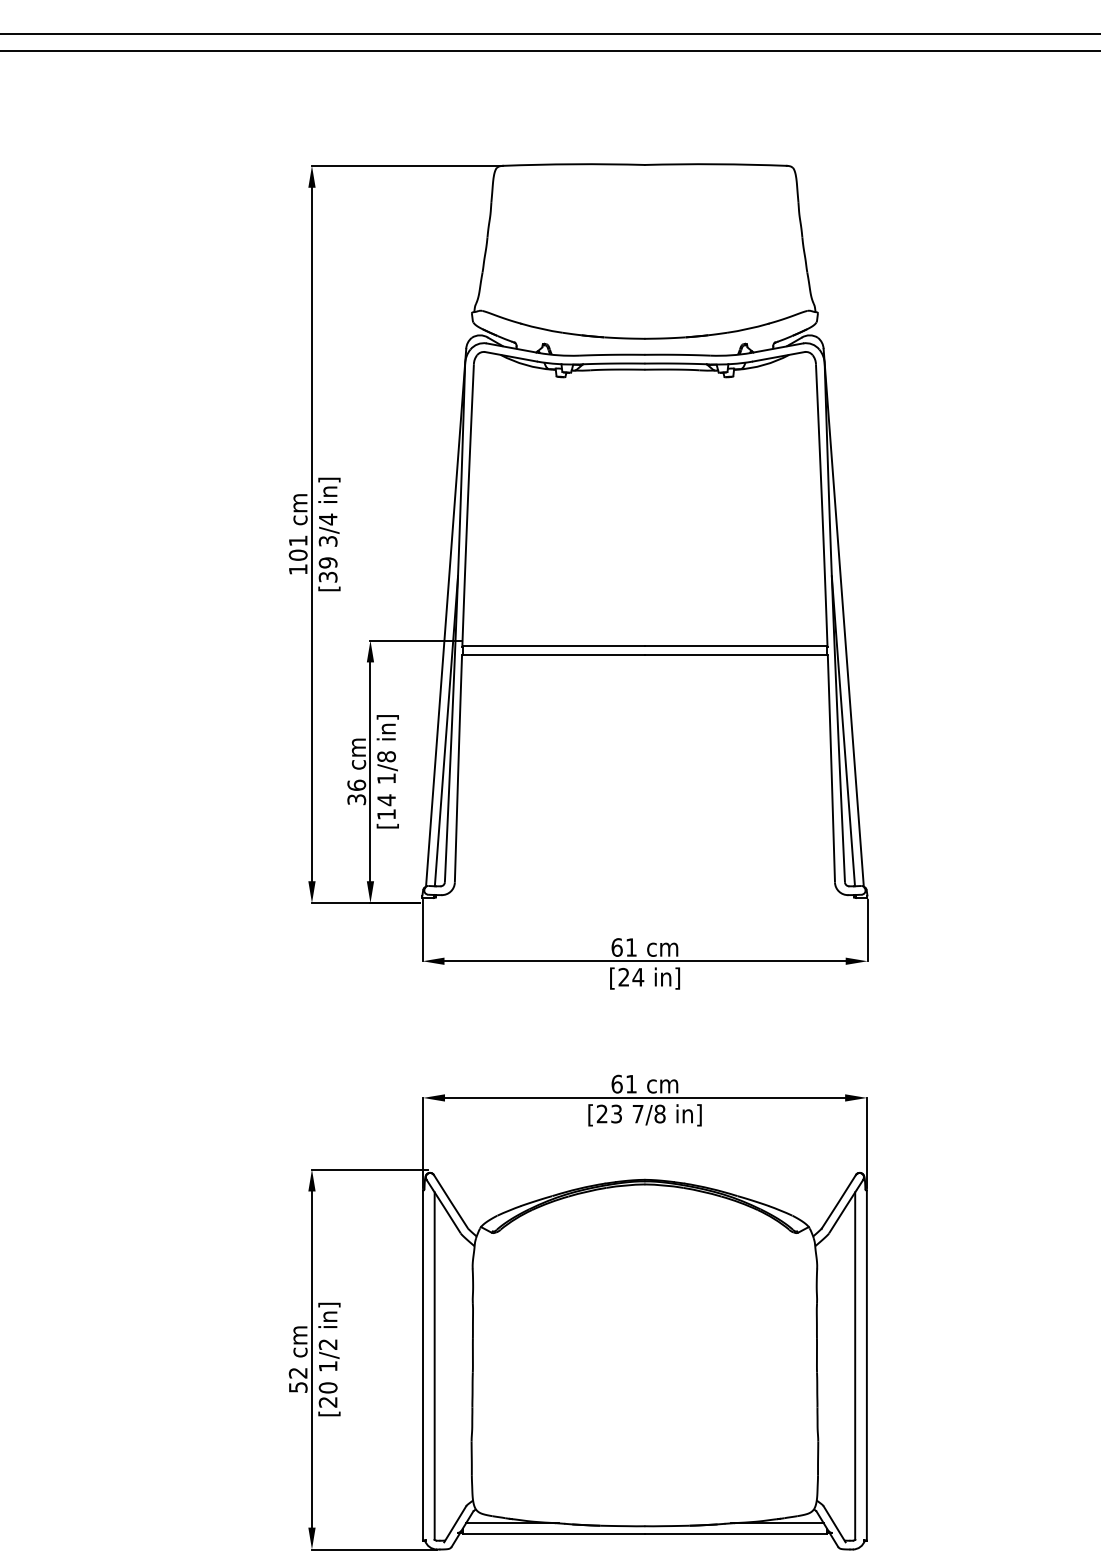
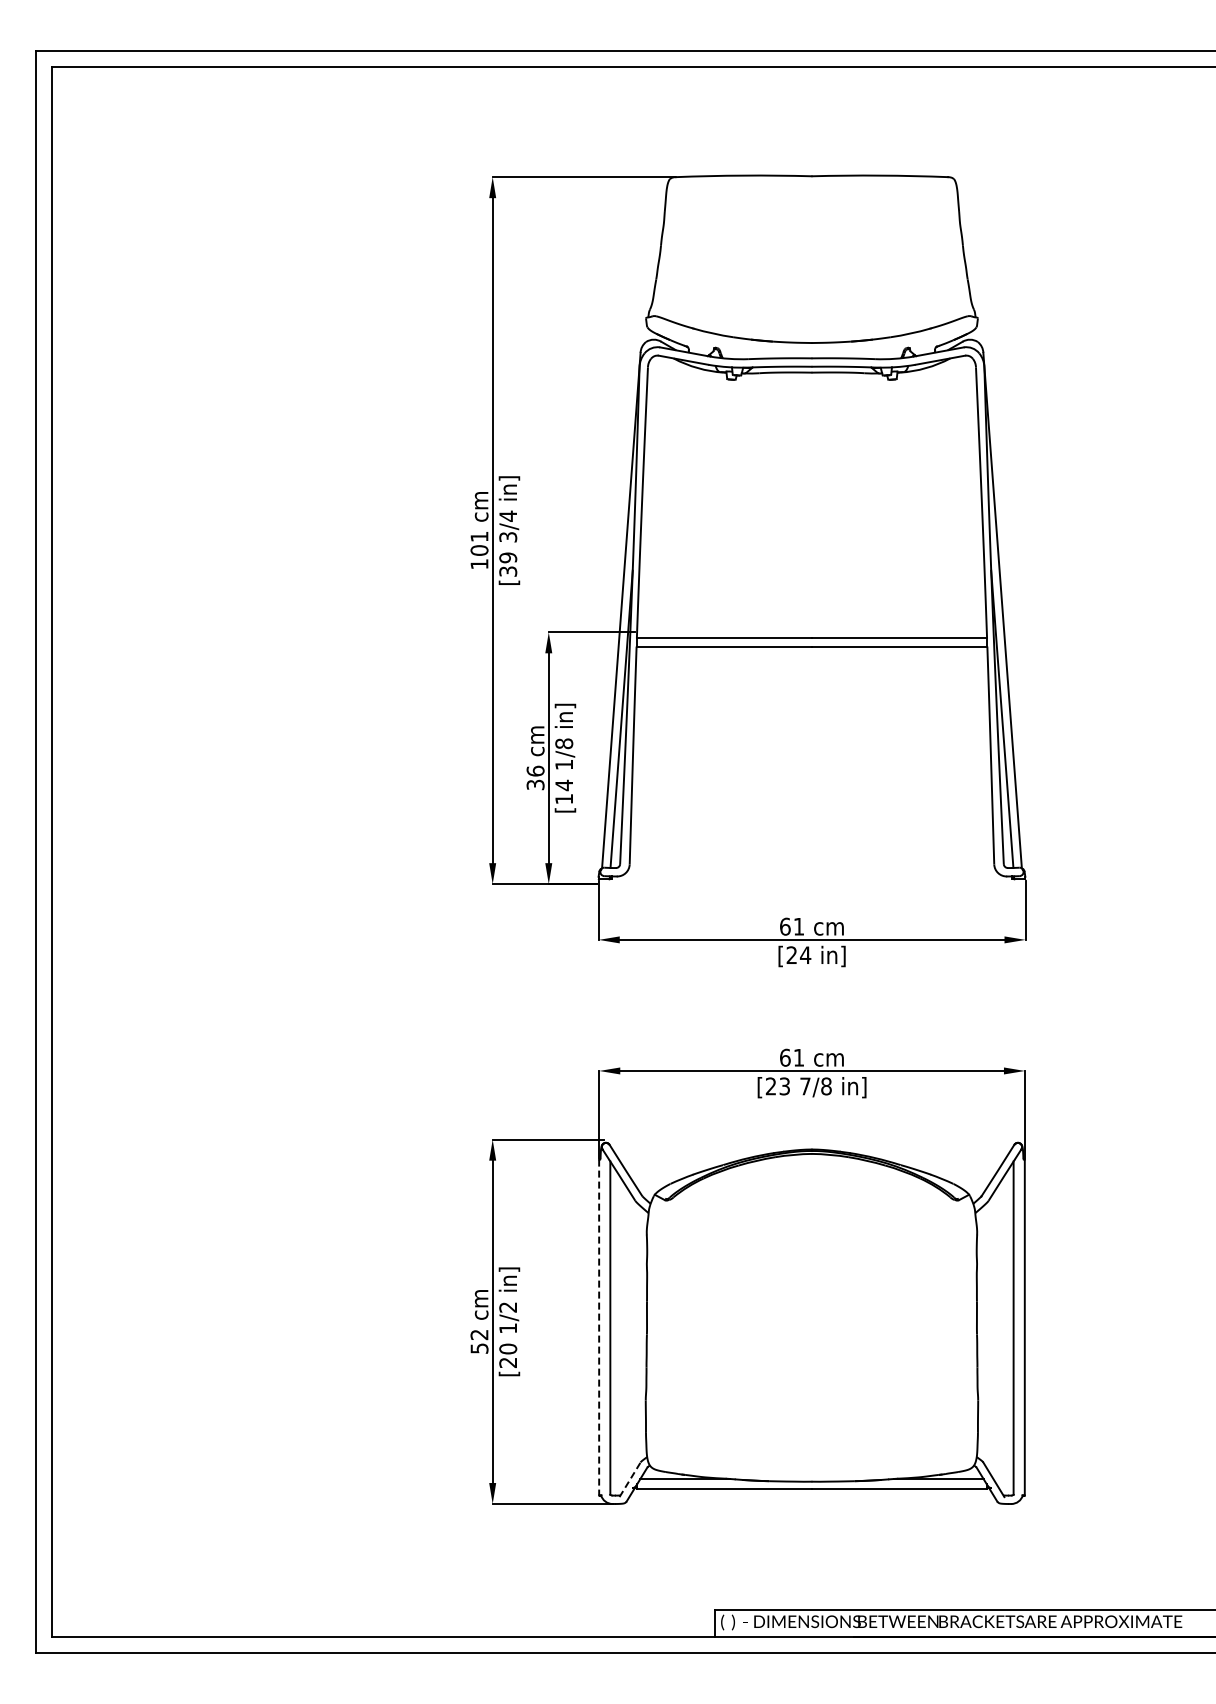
line: (423, 1365) -> (599, 1327), solid -> dashed
line: (455, 1523) -> (630, 1479), solid -> dashed

